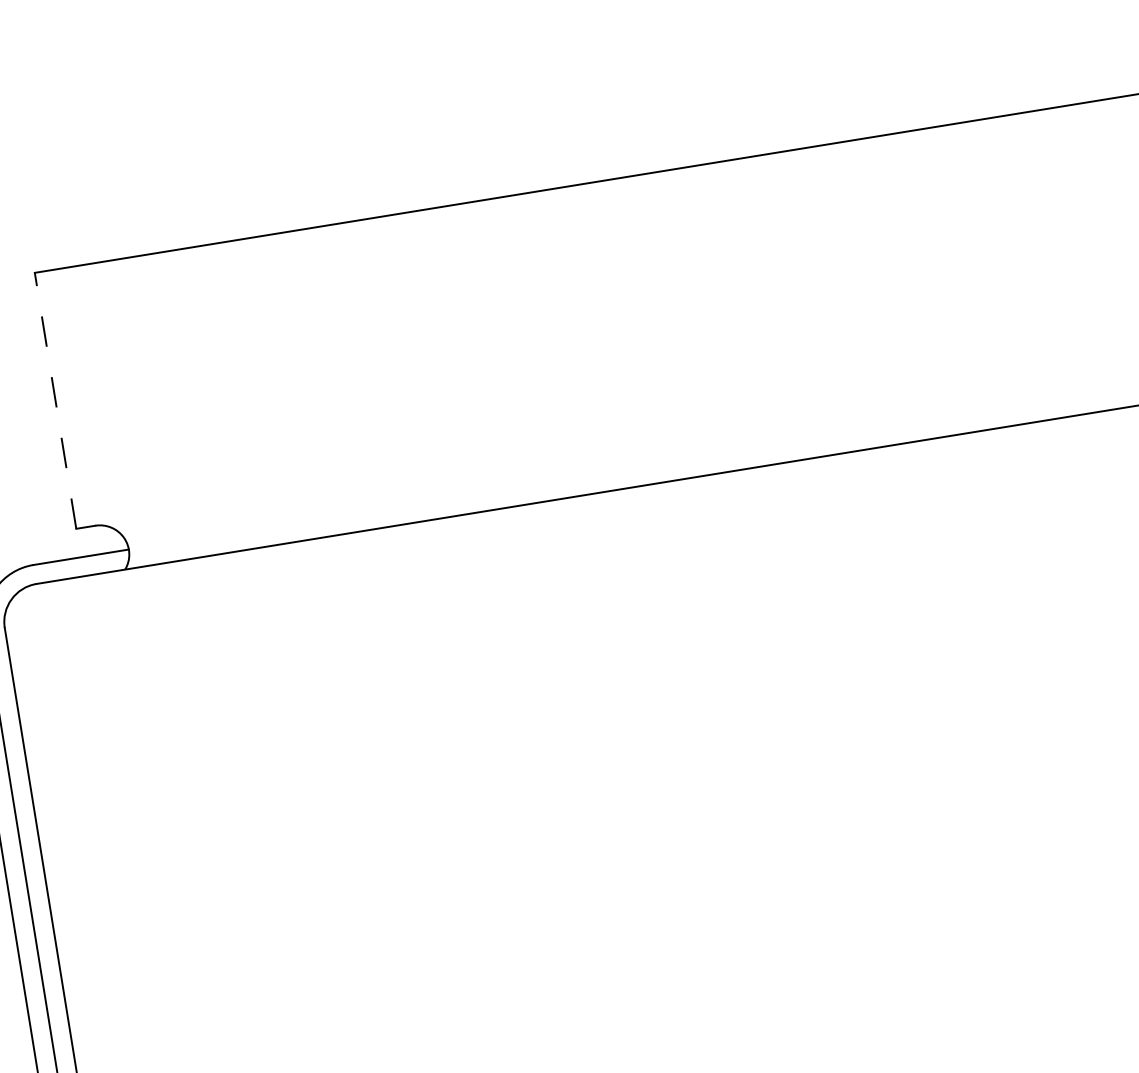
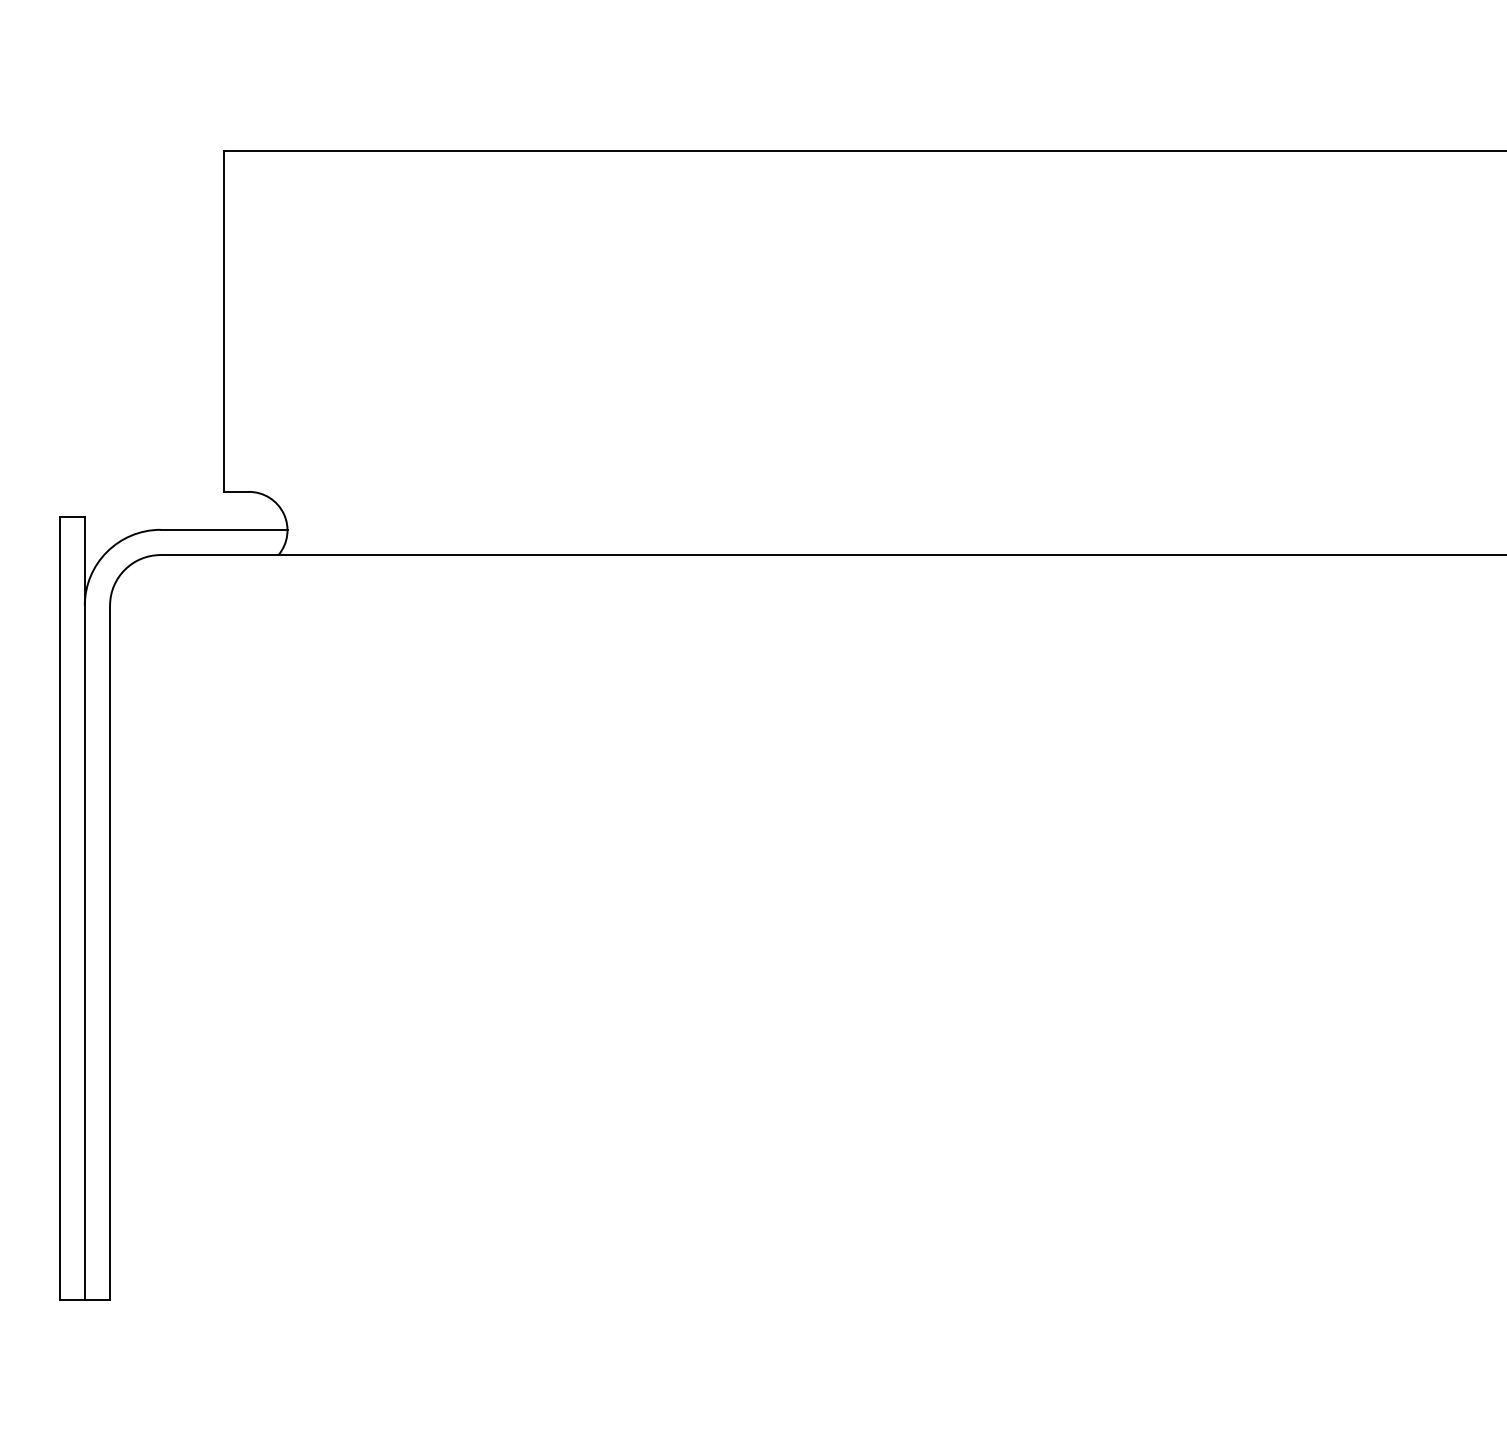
line: (55, 400) -> (223, 321), dashed -> solid

